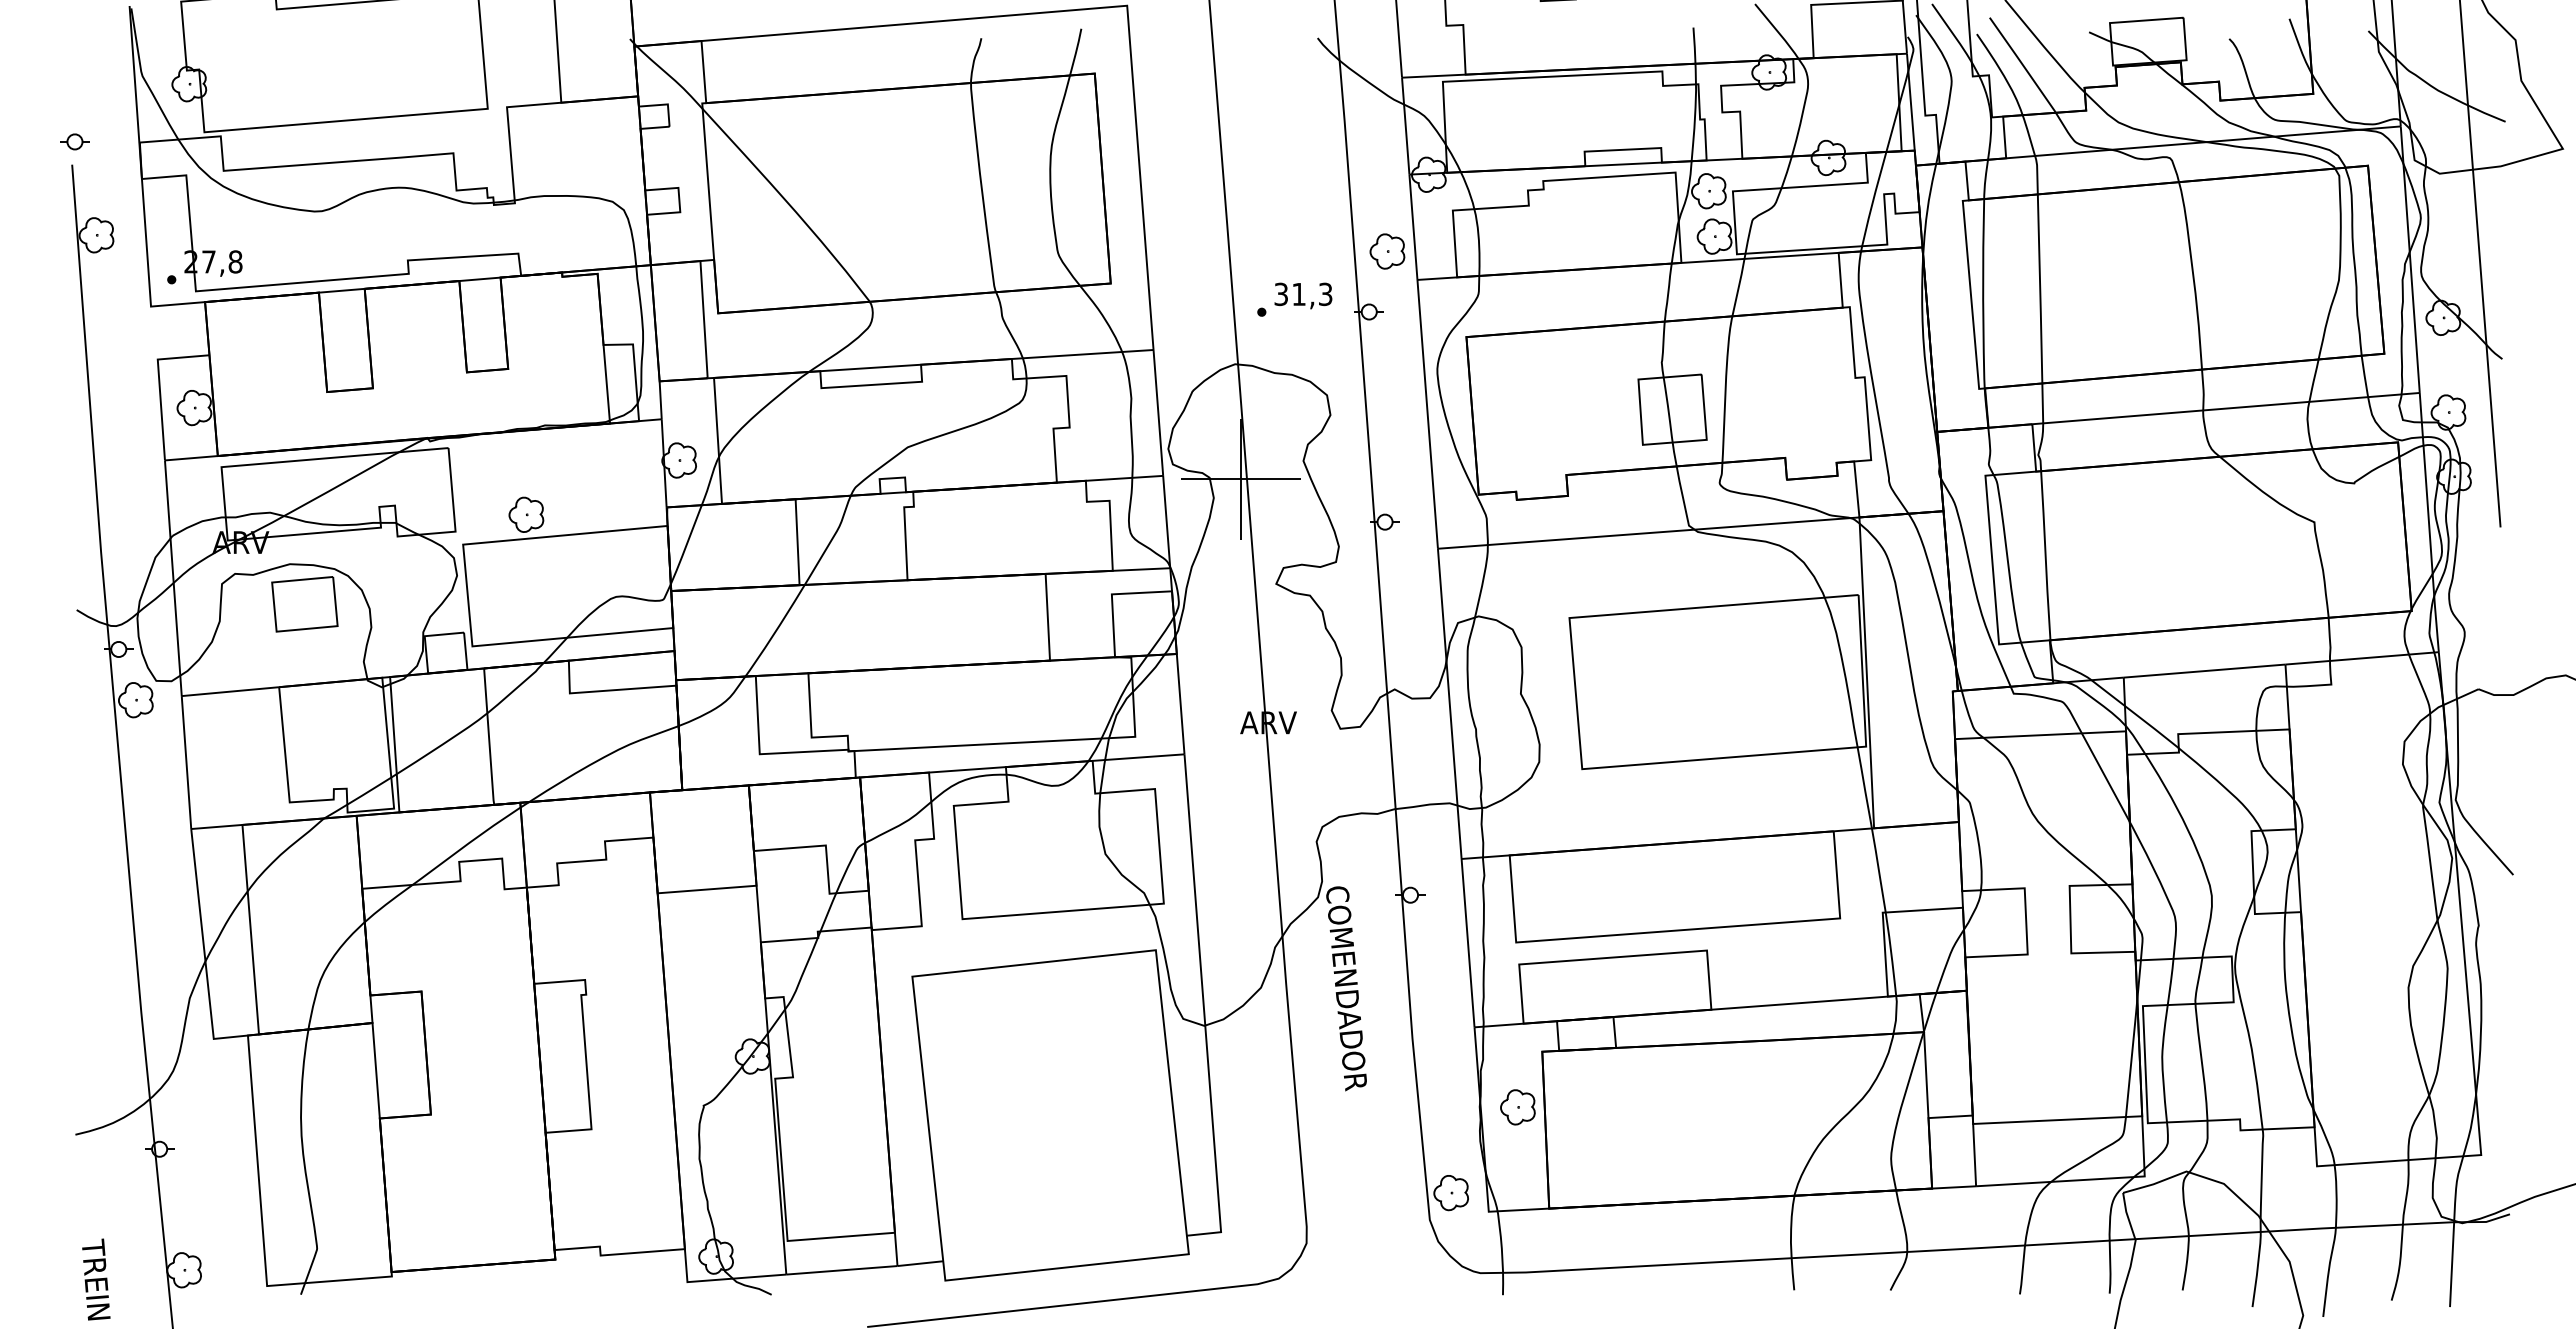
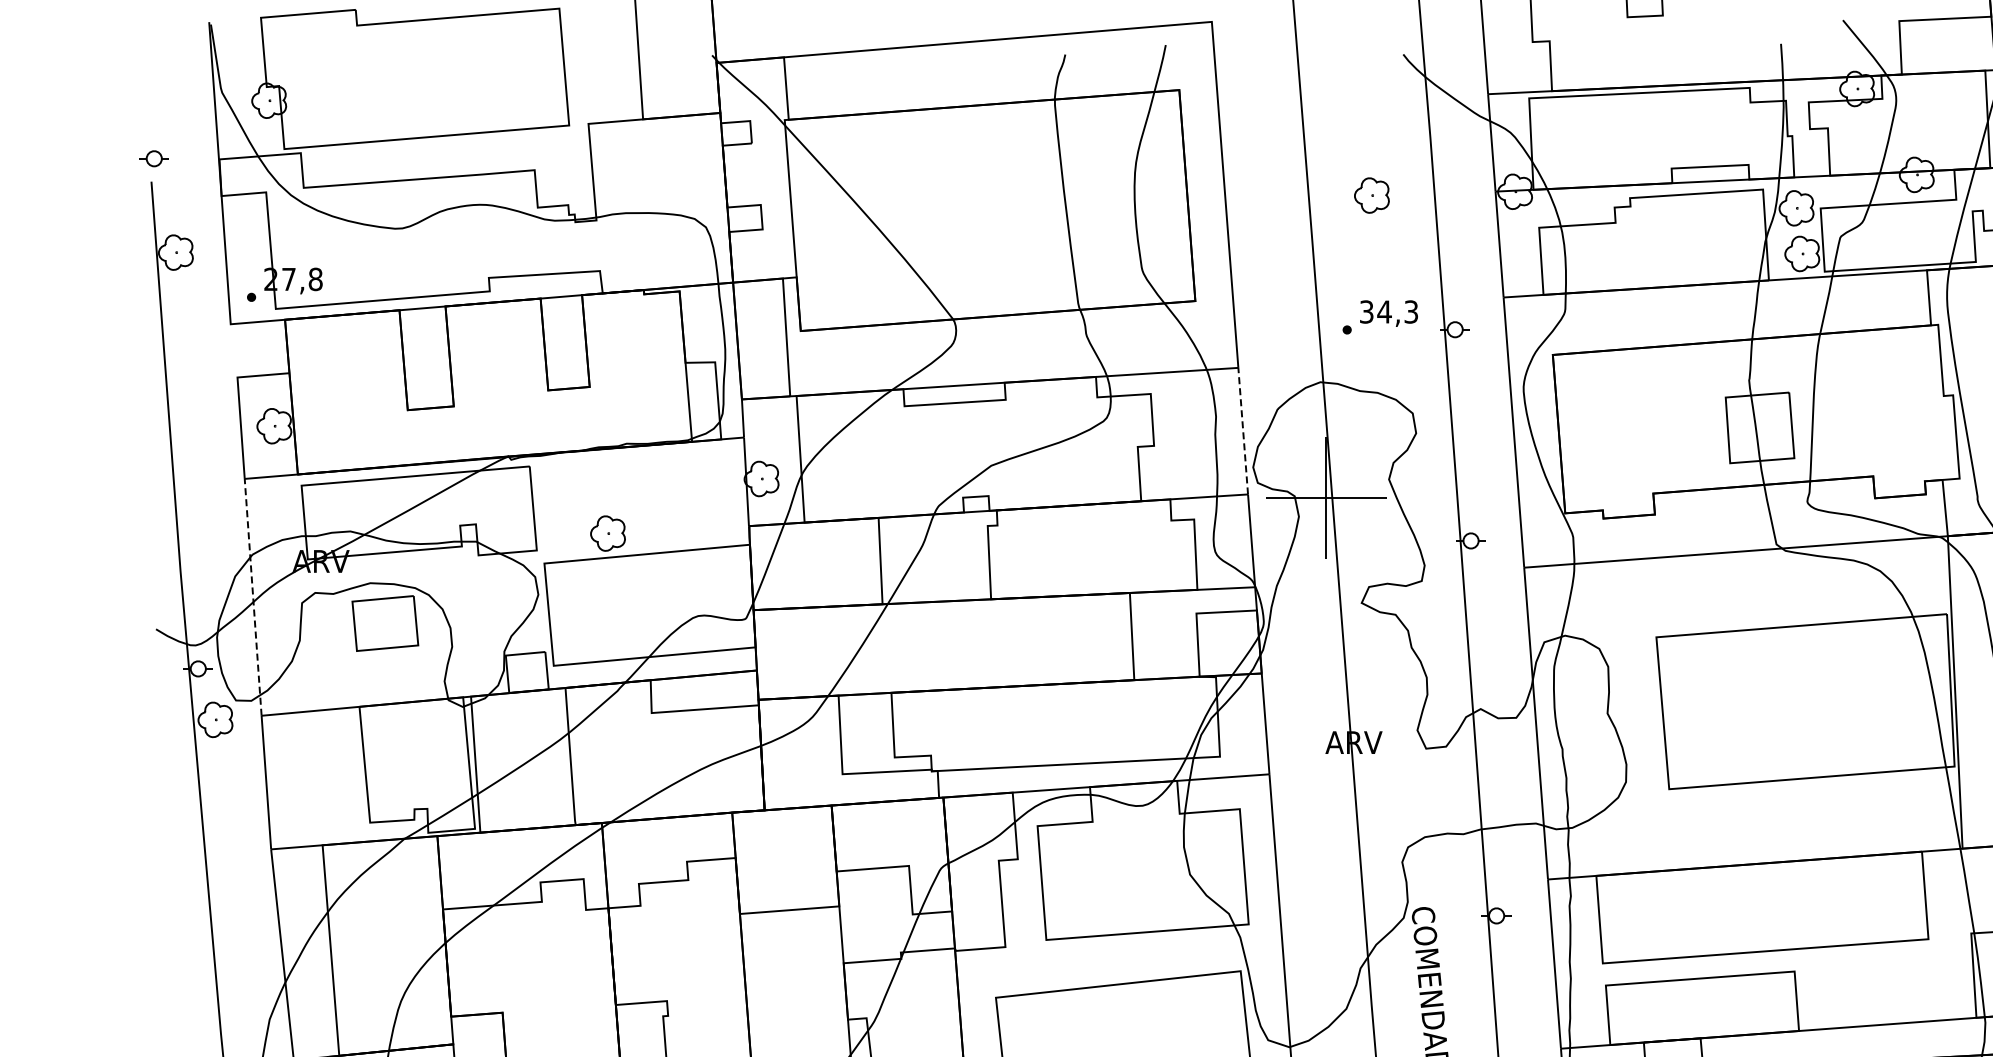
part: (1387, 251) -> (1371, 195), moved
text: (1298, 294) -> (1384, 312), 31,3 -> 34,3
line: (1158, 412) -> (1243, 430), solid -> dashed
line: (173, 577) -> (253, 596), solid -> dashed

